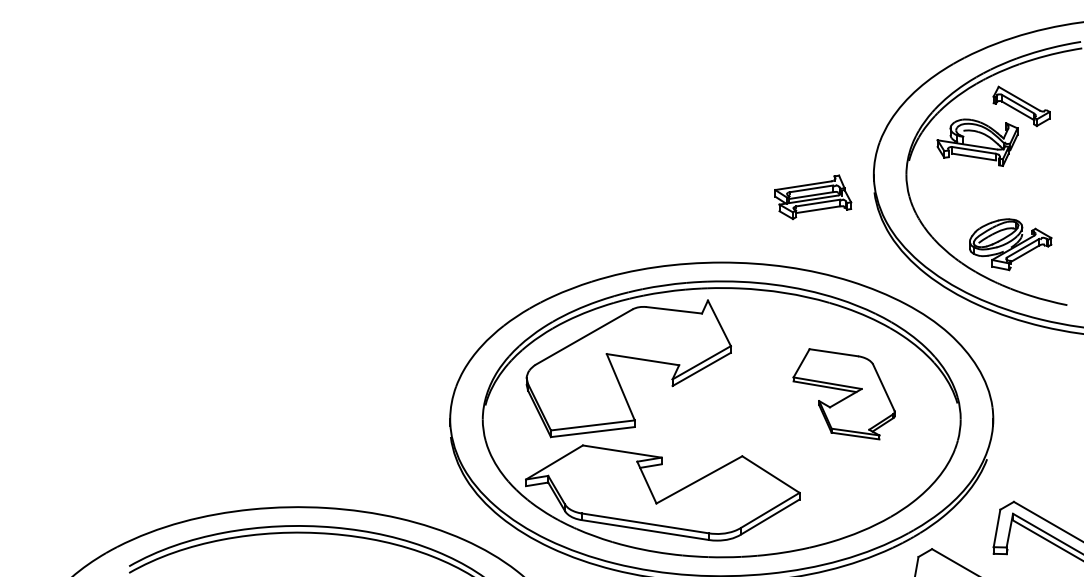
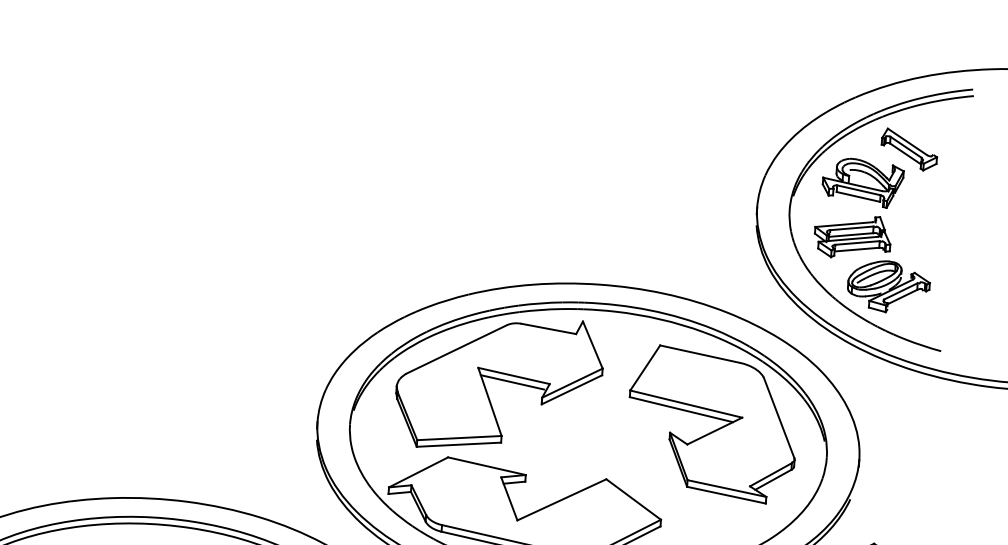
part: (813, 197) -> (853, 237), moved
line: (641, 366) -> (512, 382), added
part: (843, 394) -> (711, 424), size x1.67

